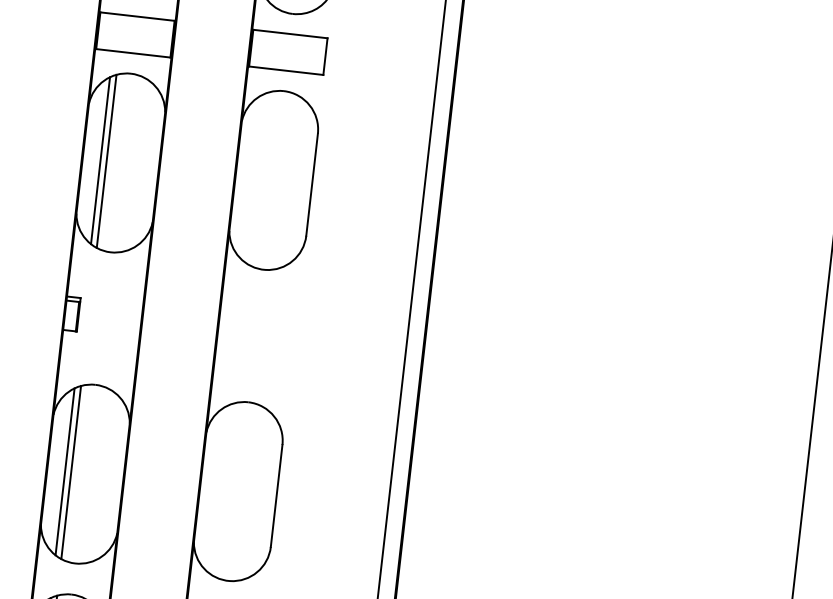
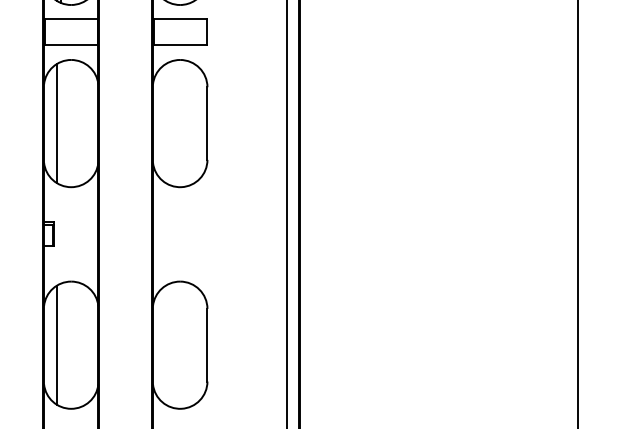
line: (107, 161) -> (61, 123), removed
line: (71, 471) -> (61, 344), removed

